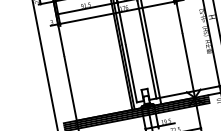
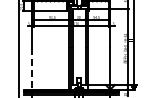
line: (70, 88) -> (32, 68), solid -> dashed

